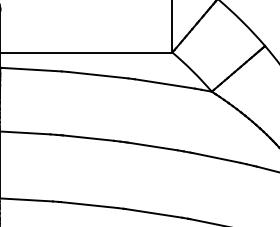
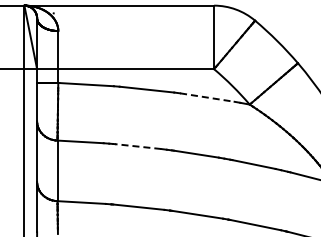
line: (165, 83) -> (207, 97), solid -> dashed
line: (87, 138) -> (137, 146), solid -> dashed

